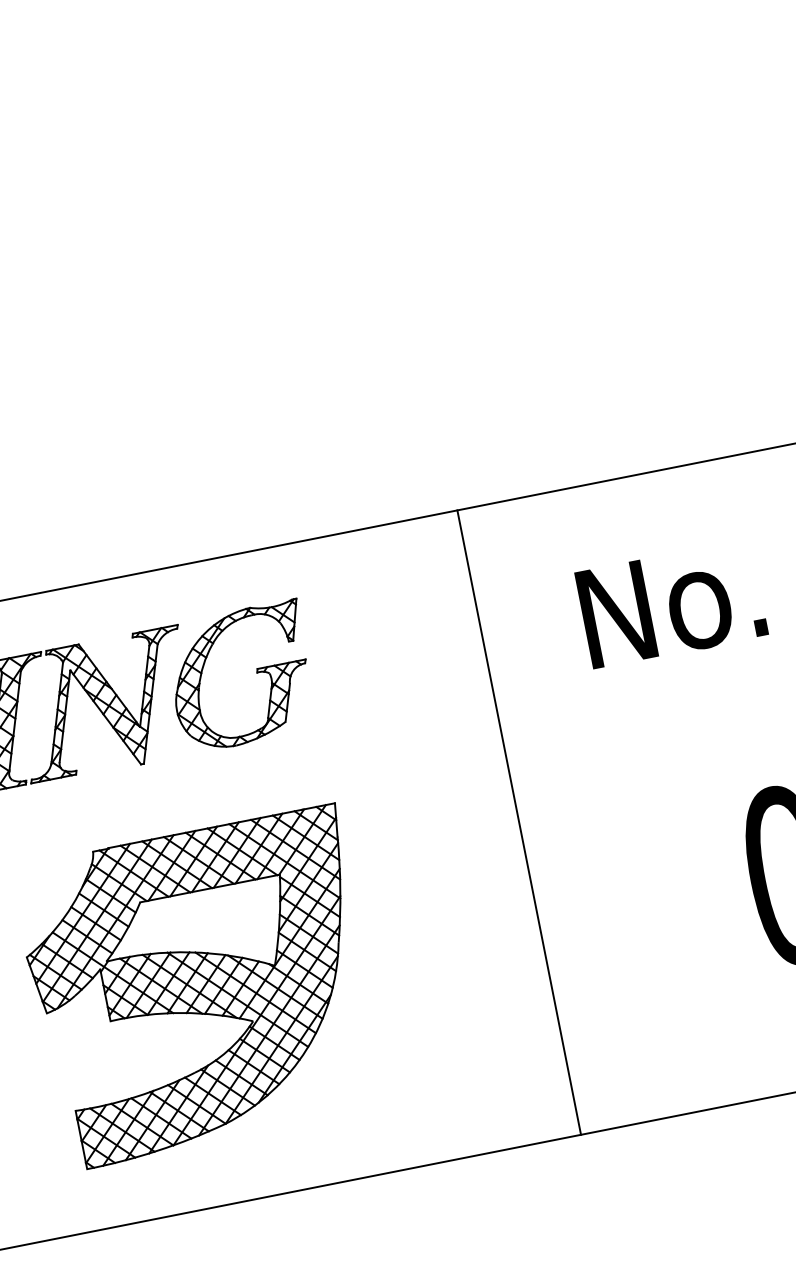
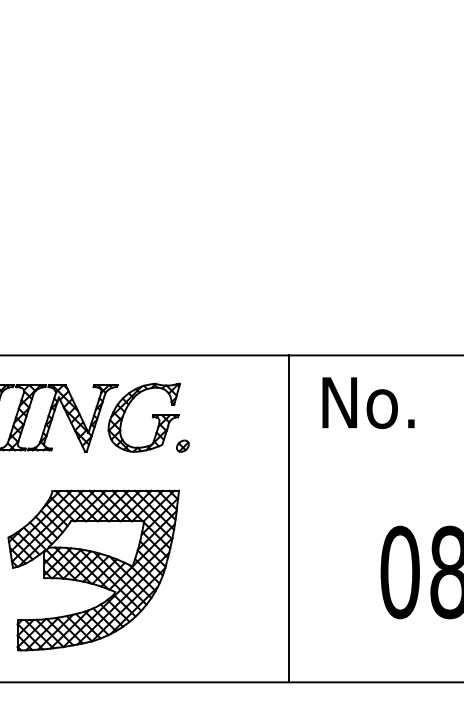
text: (671, 603) -> (368, 402), moved
part: (324, 715) -> (182, 445), added
line: (518, 822) -> (288, 518), moved

